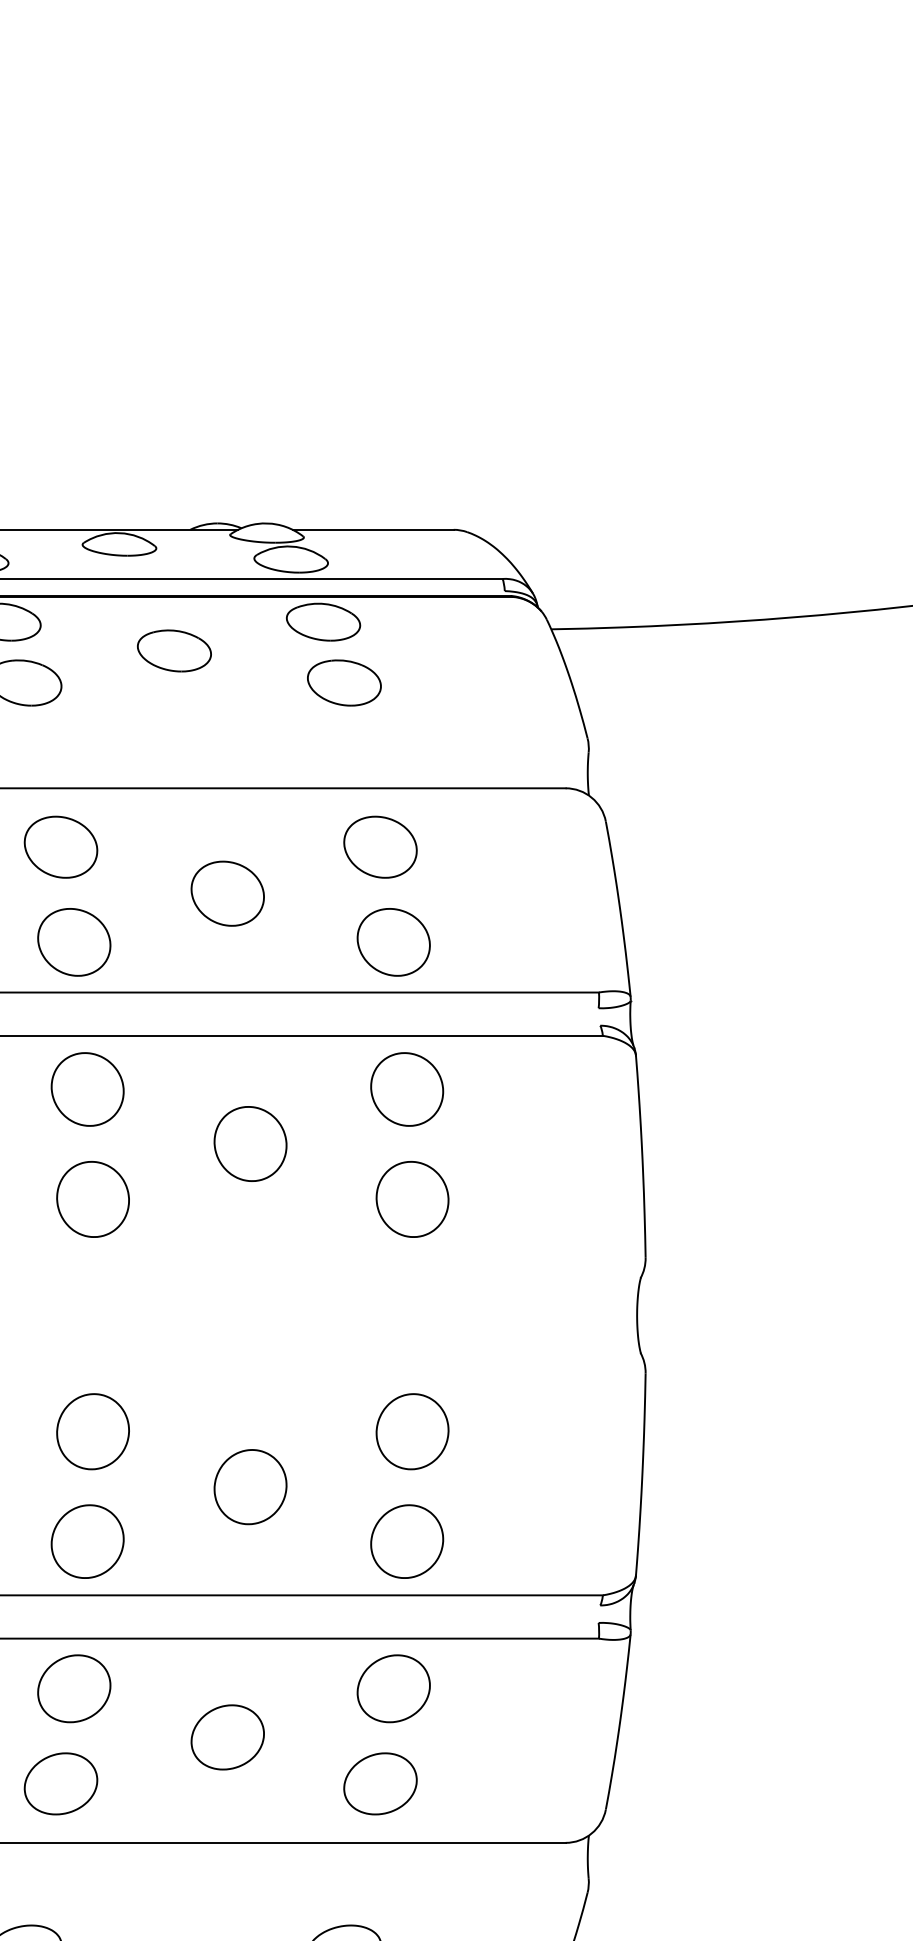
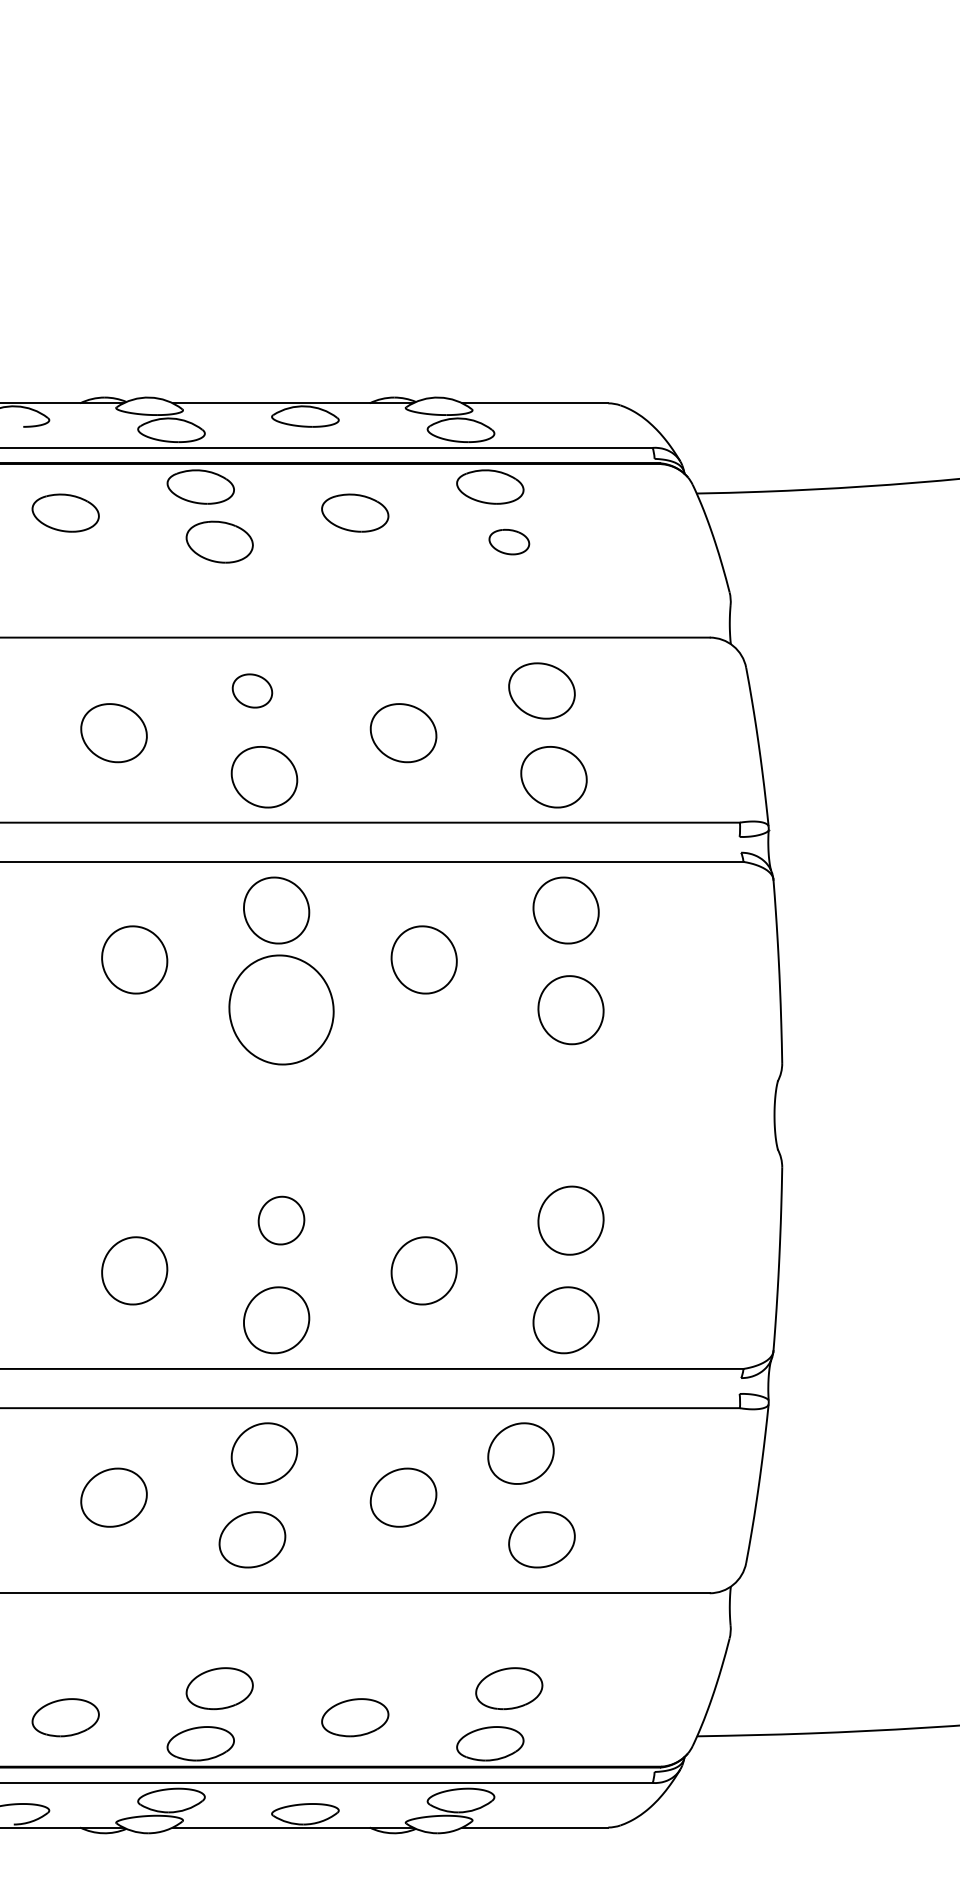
part: (344, 682) -> (509, 541), size x0.6
part: (61, 846) -> (252, 690), size x0.6
part: (93, 1199) -> (281, 1010), size x1.6
part: (93, 1431) -> (281, 1220), size x0.7
part: (393, 1688) -> (520, 1453), moved

